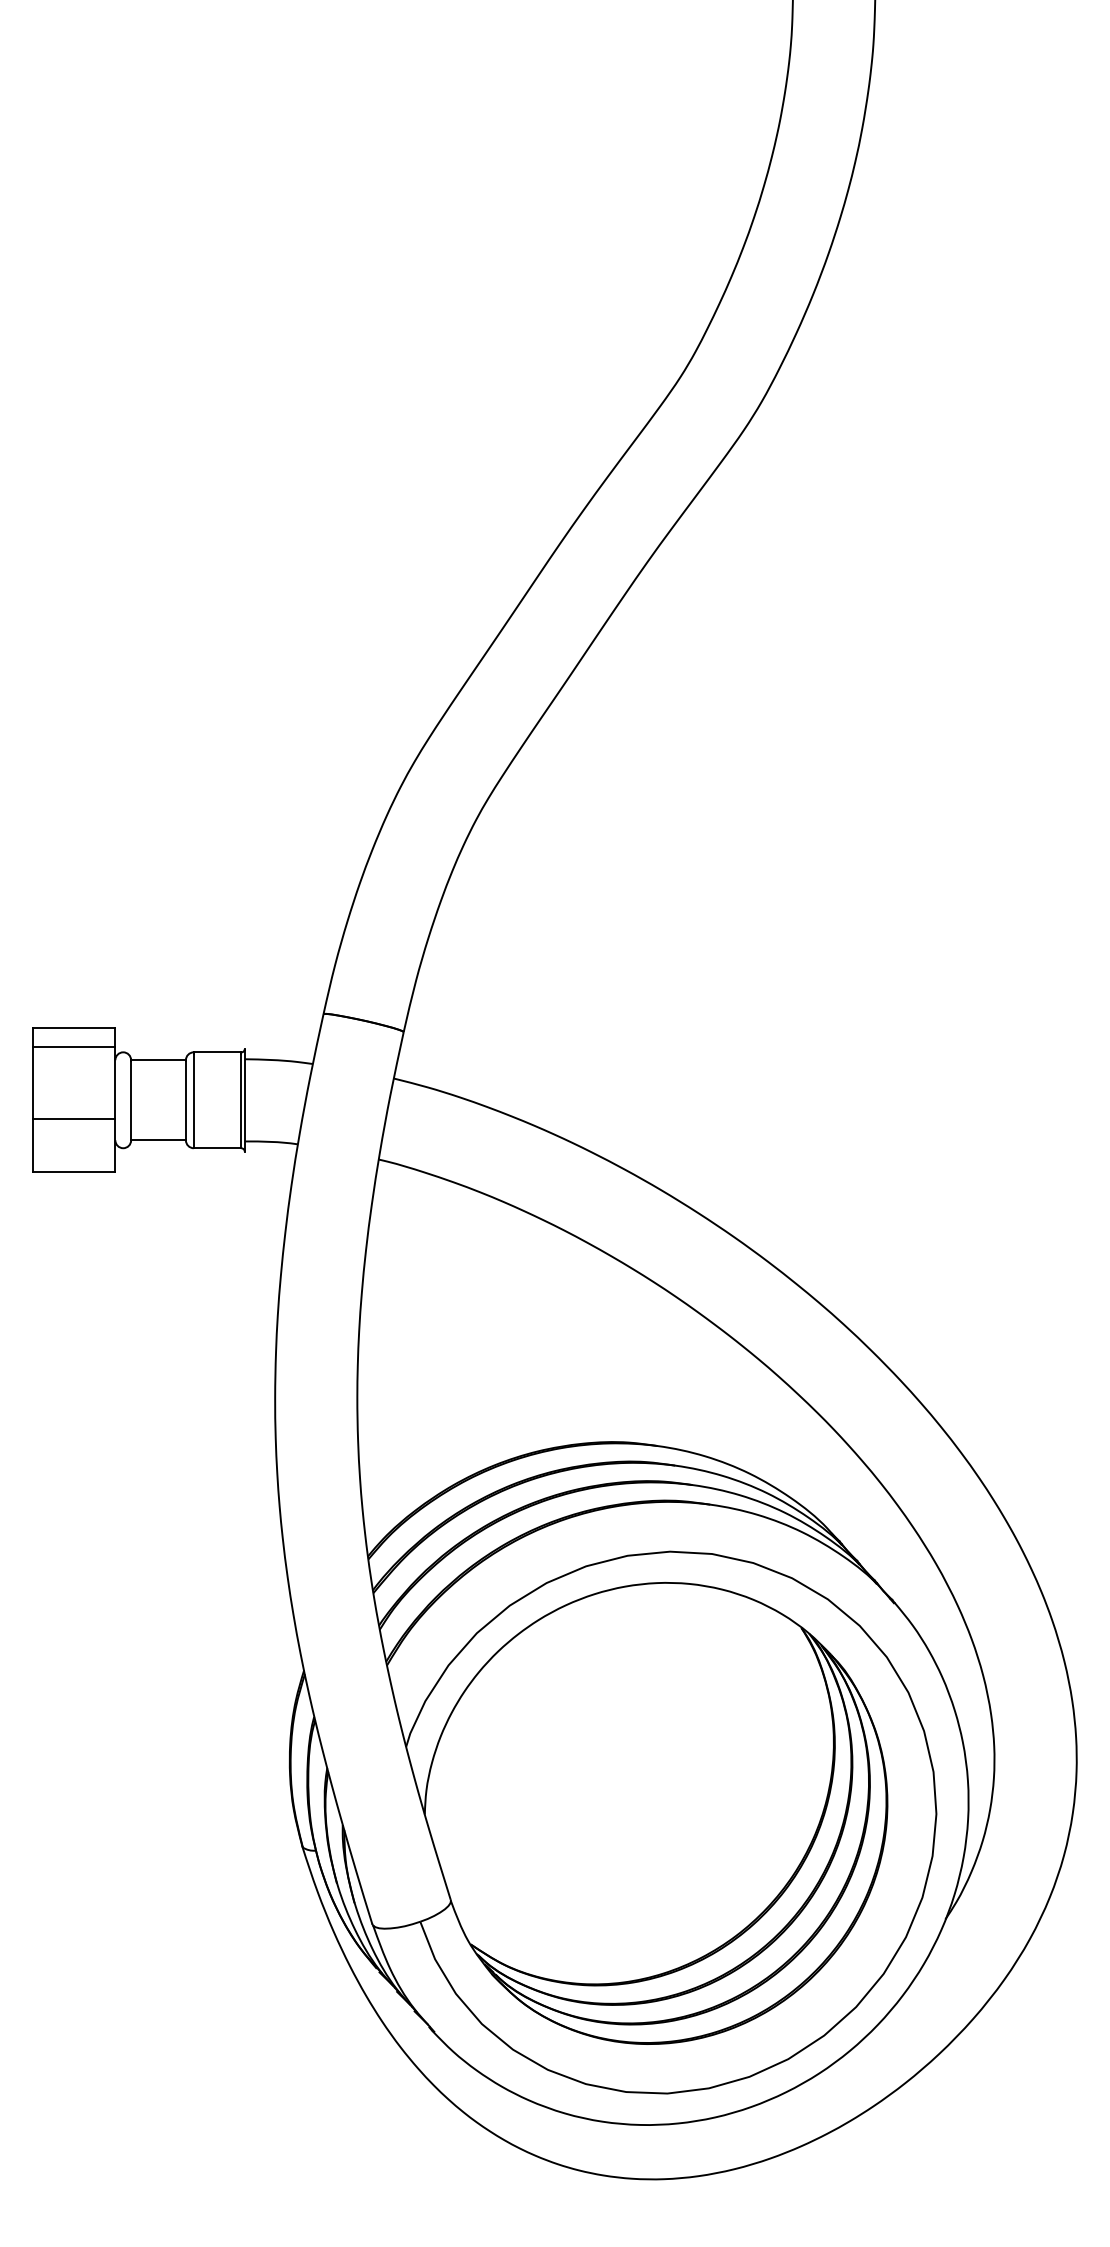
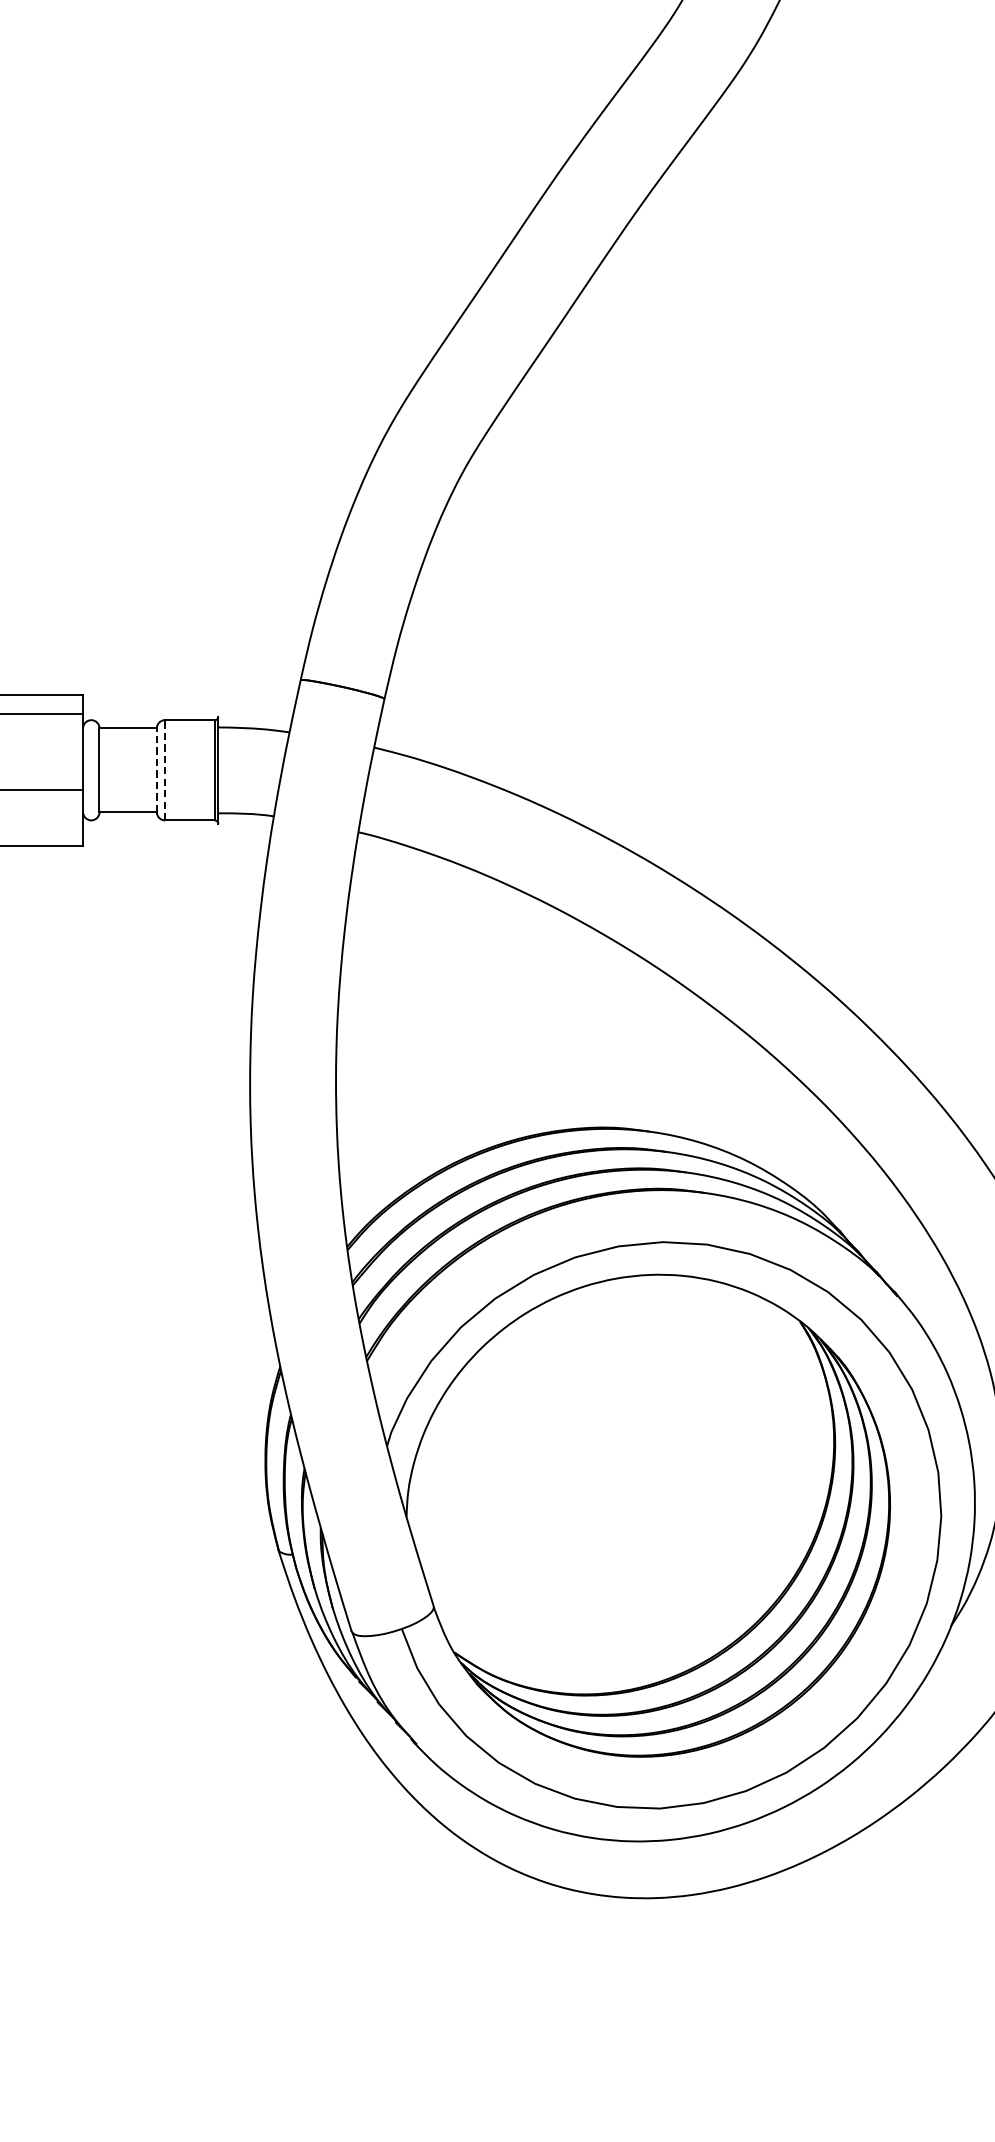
line: (185, 1100) -> (156, 770), solid -> dashed
line: (193, 1100) -> (164, 770), solid -> dashed

